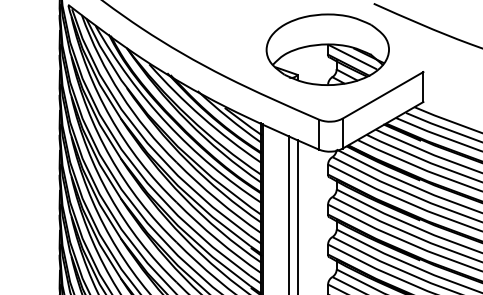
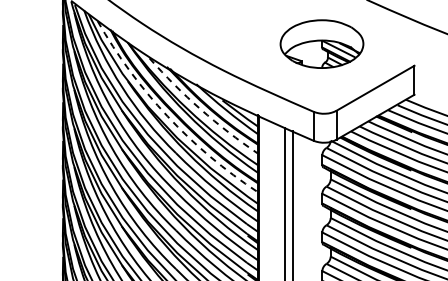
part: (327, 49) -> (321, 43), size x0.7
arc: (202, 117) -> (200, 109), solid -> dashed
arc: (167, 124) -> (167, 116), solid -> dashed

